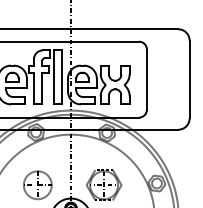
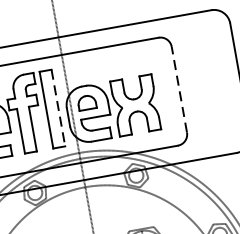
line: (62, 77) -> (58, 108), solid -> dashed
line: (146, 79) -> (178, 89), solid -> dashed

